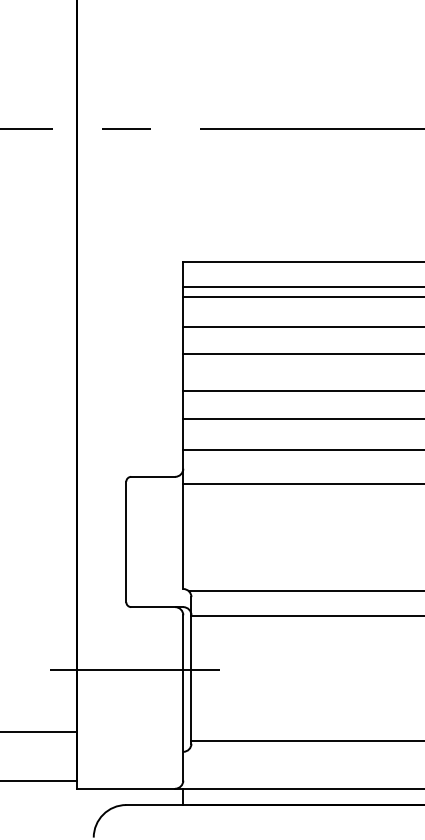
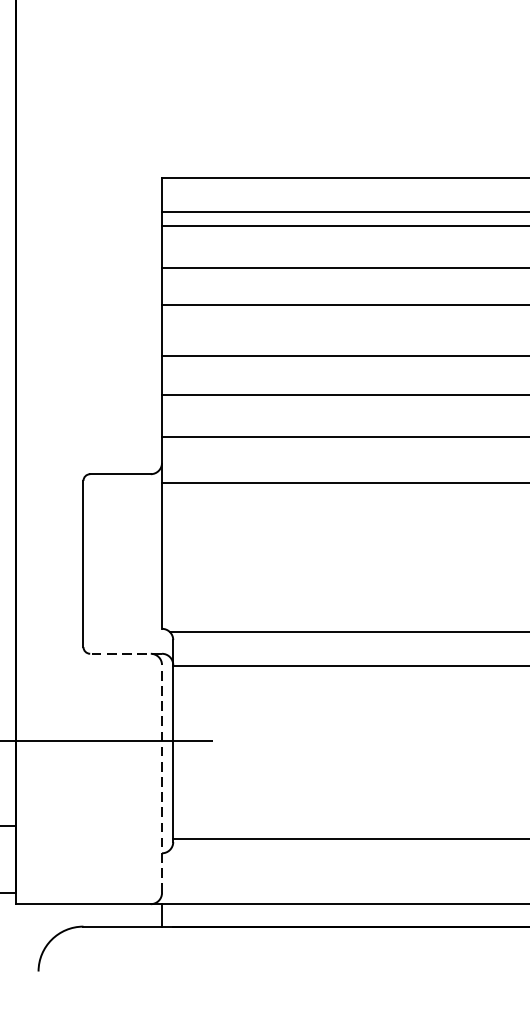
line: (156, 607) -> (125, 654), solid -> dashed
line: (183, 697) -> (162, 778), solid -> dashed

